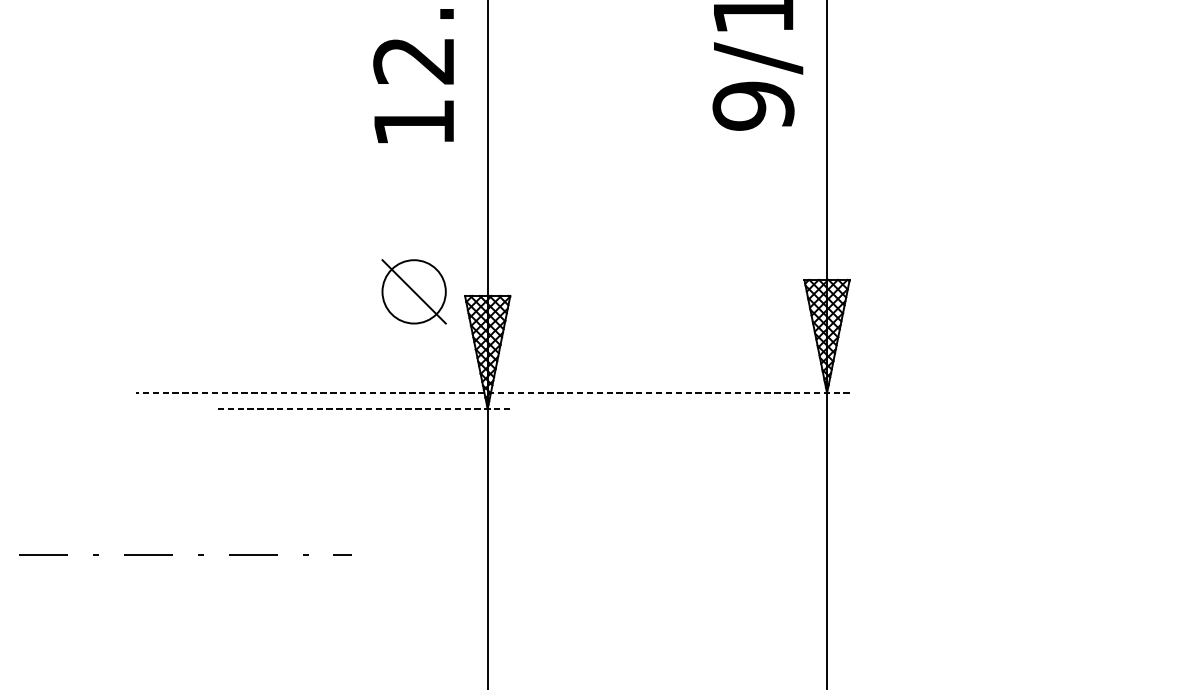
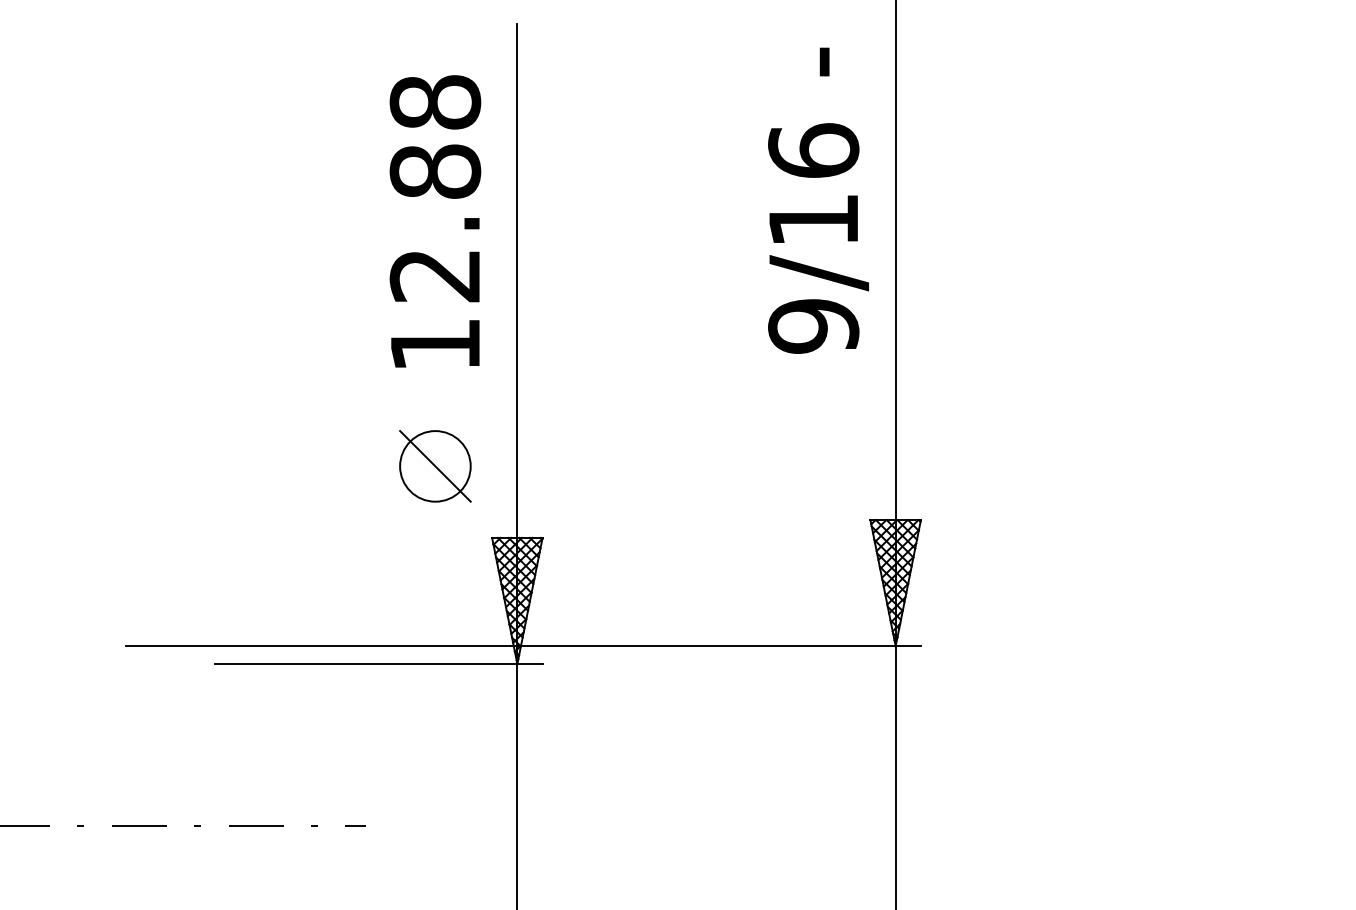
part: (414, 291) -> (435, 466), moved
line: (493, 393) -> (523, 646), dashed -> solid
line: (363, 409) -> (378, 664), dashed -> solid

